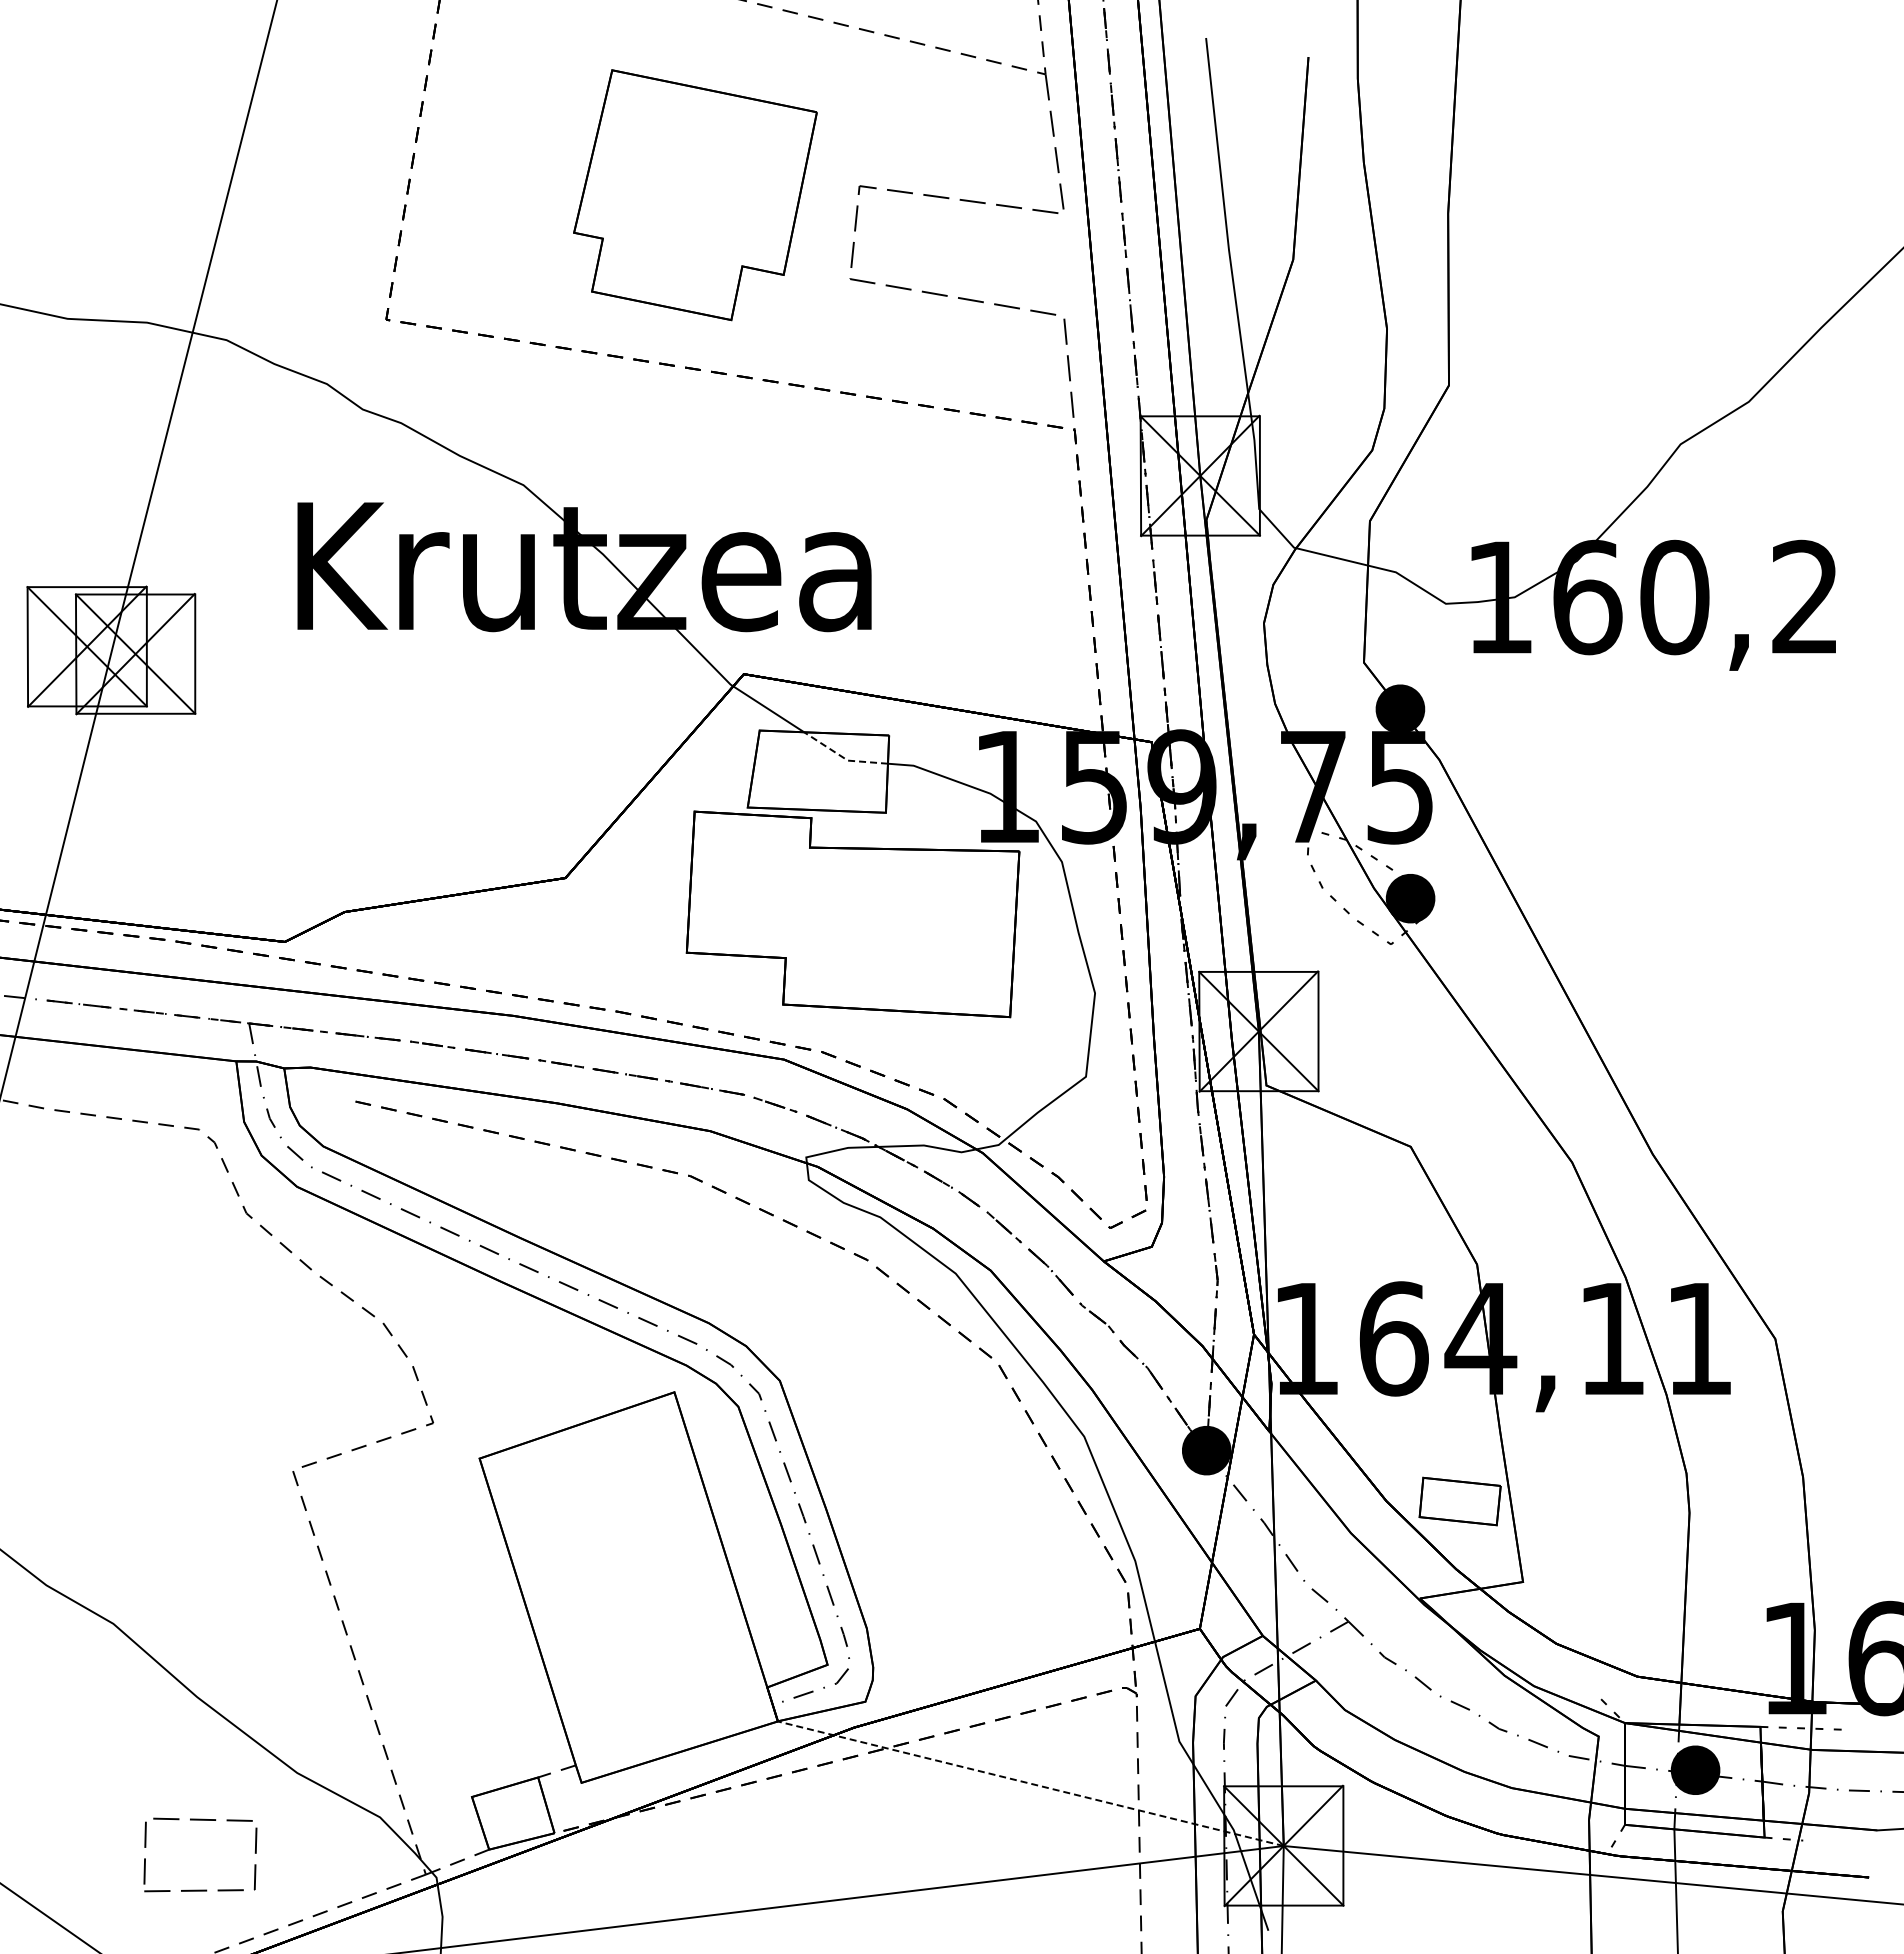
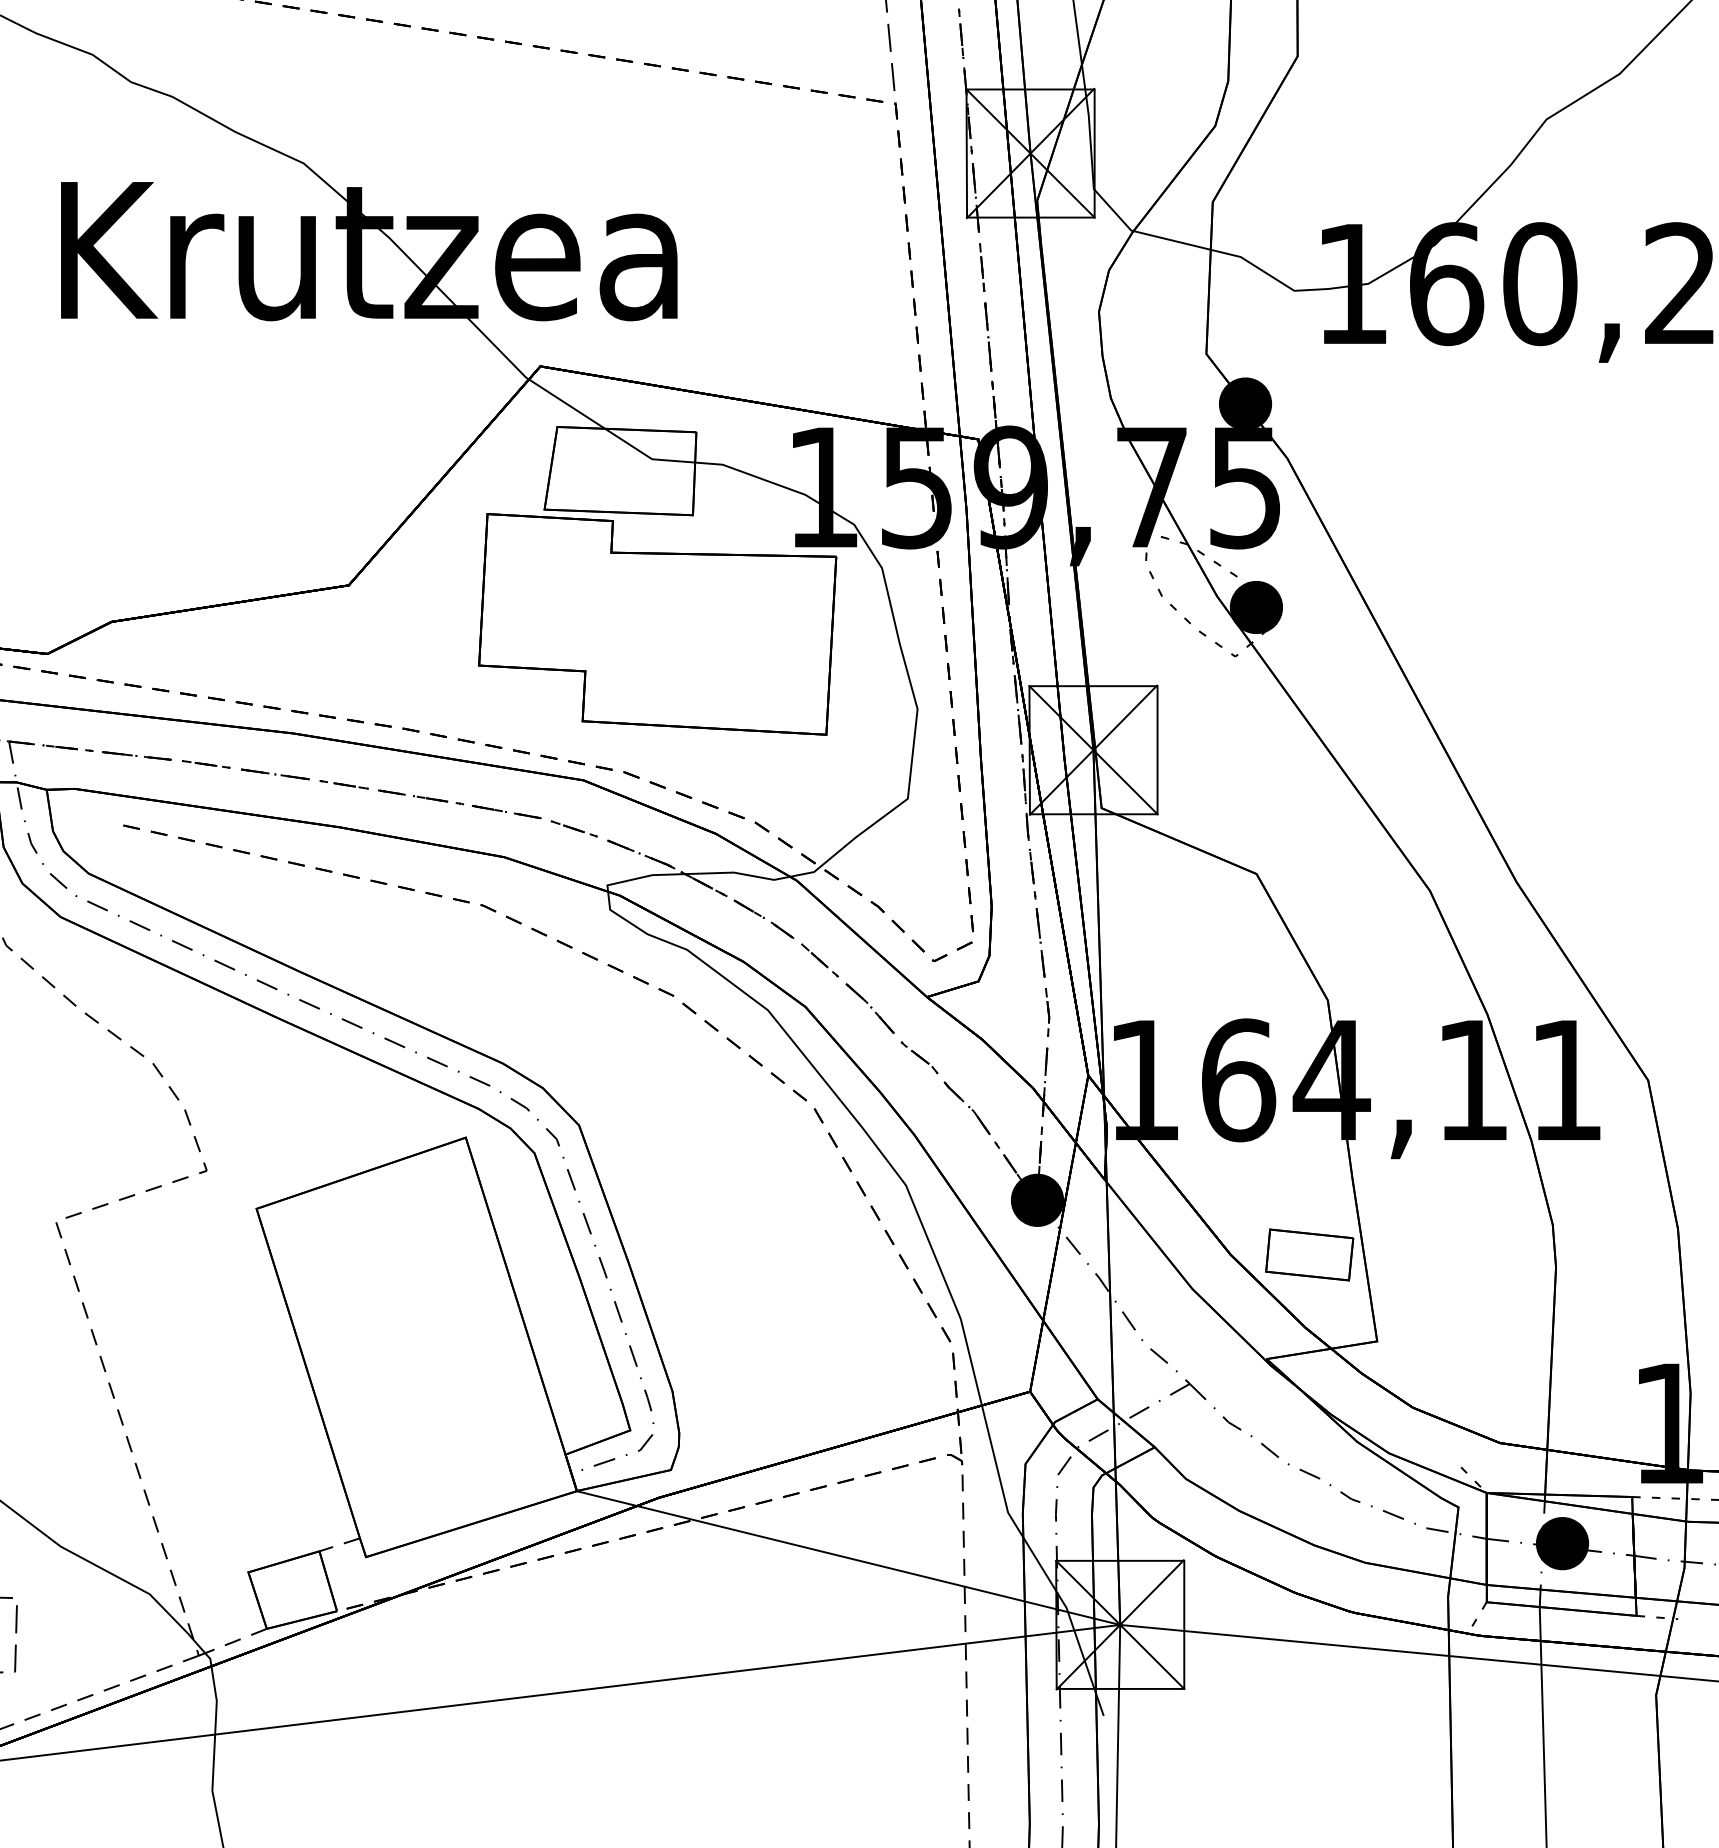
line: (843, 757) -> (647, 455), dashed -> solid
line: (1030, 1783) -> (848, 1557), dashed -> solid

